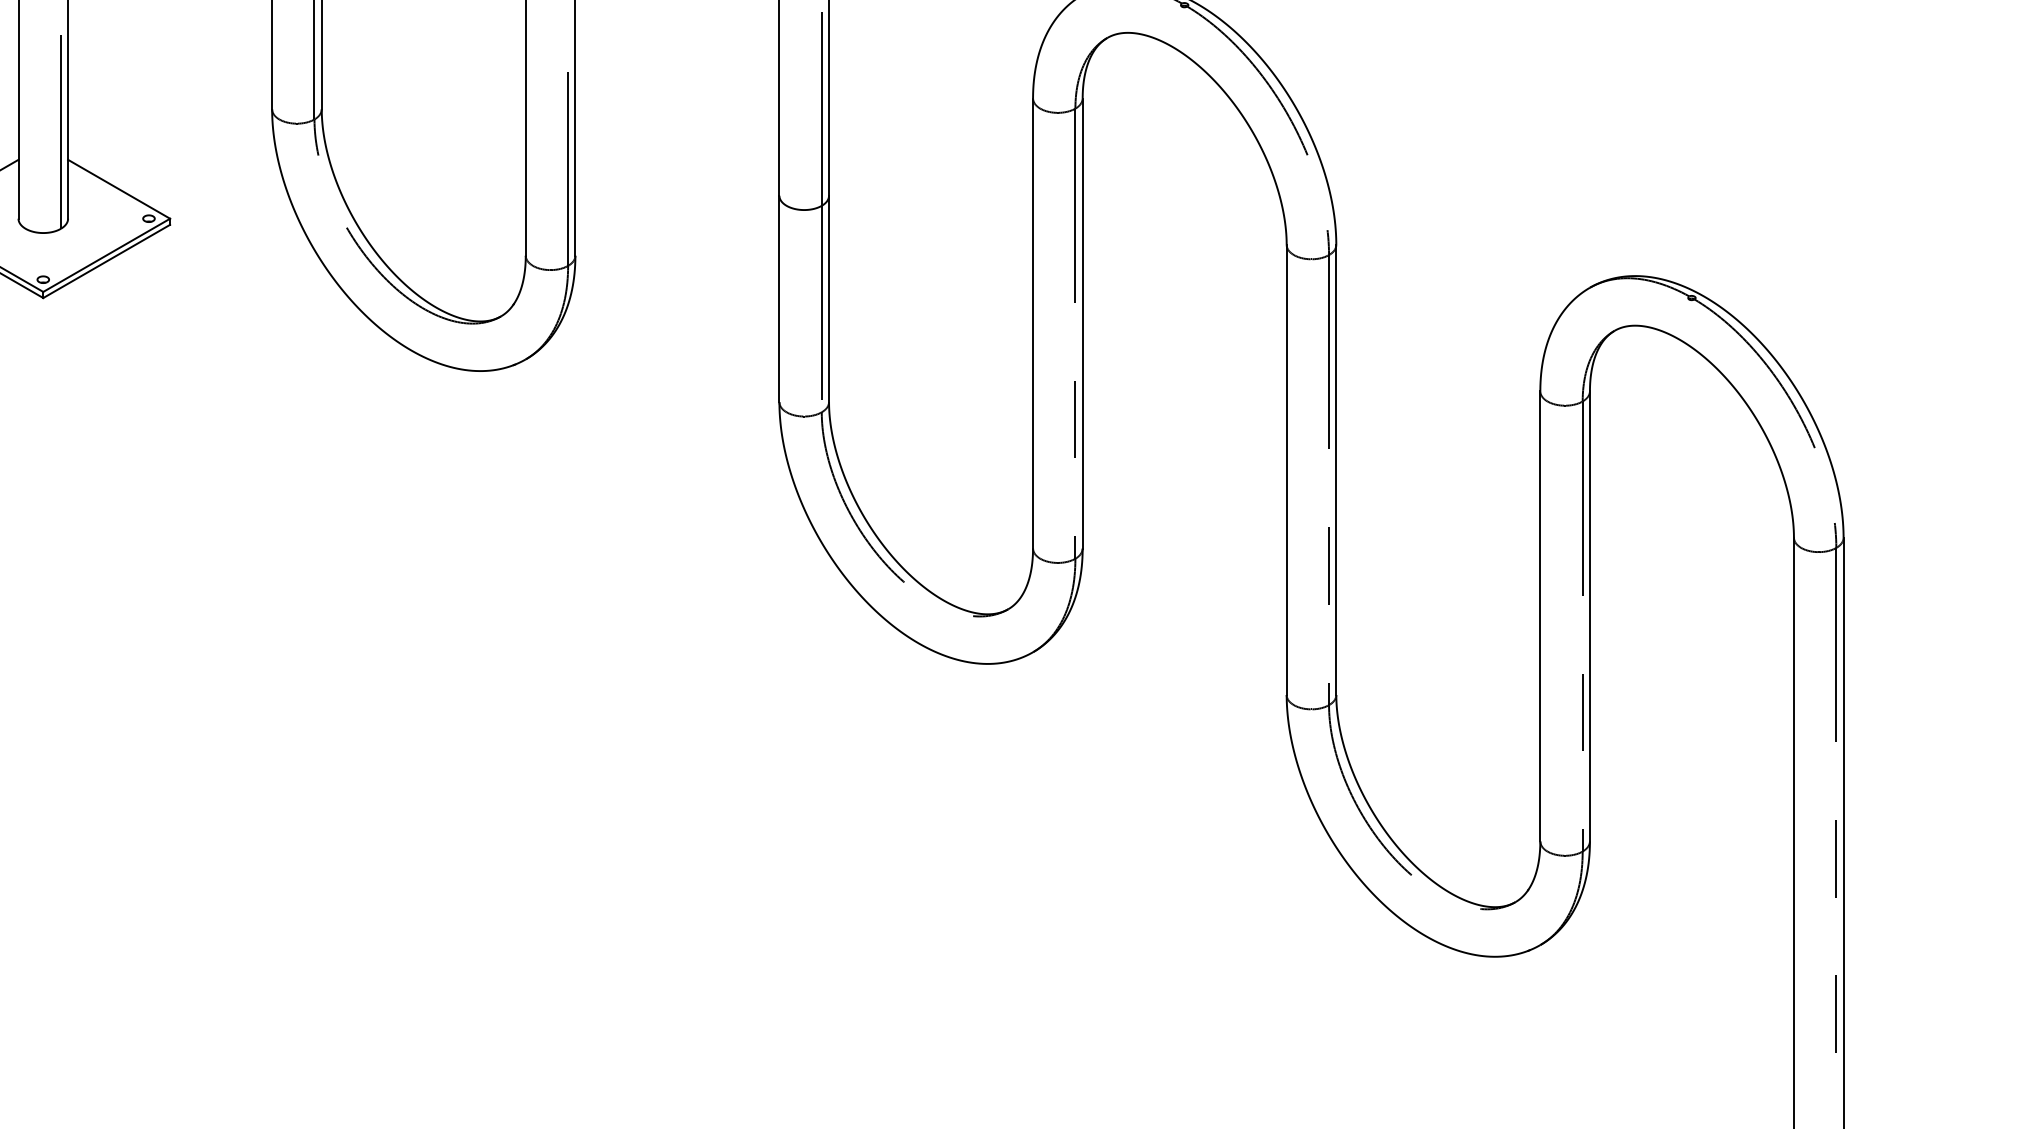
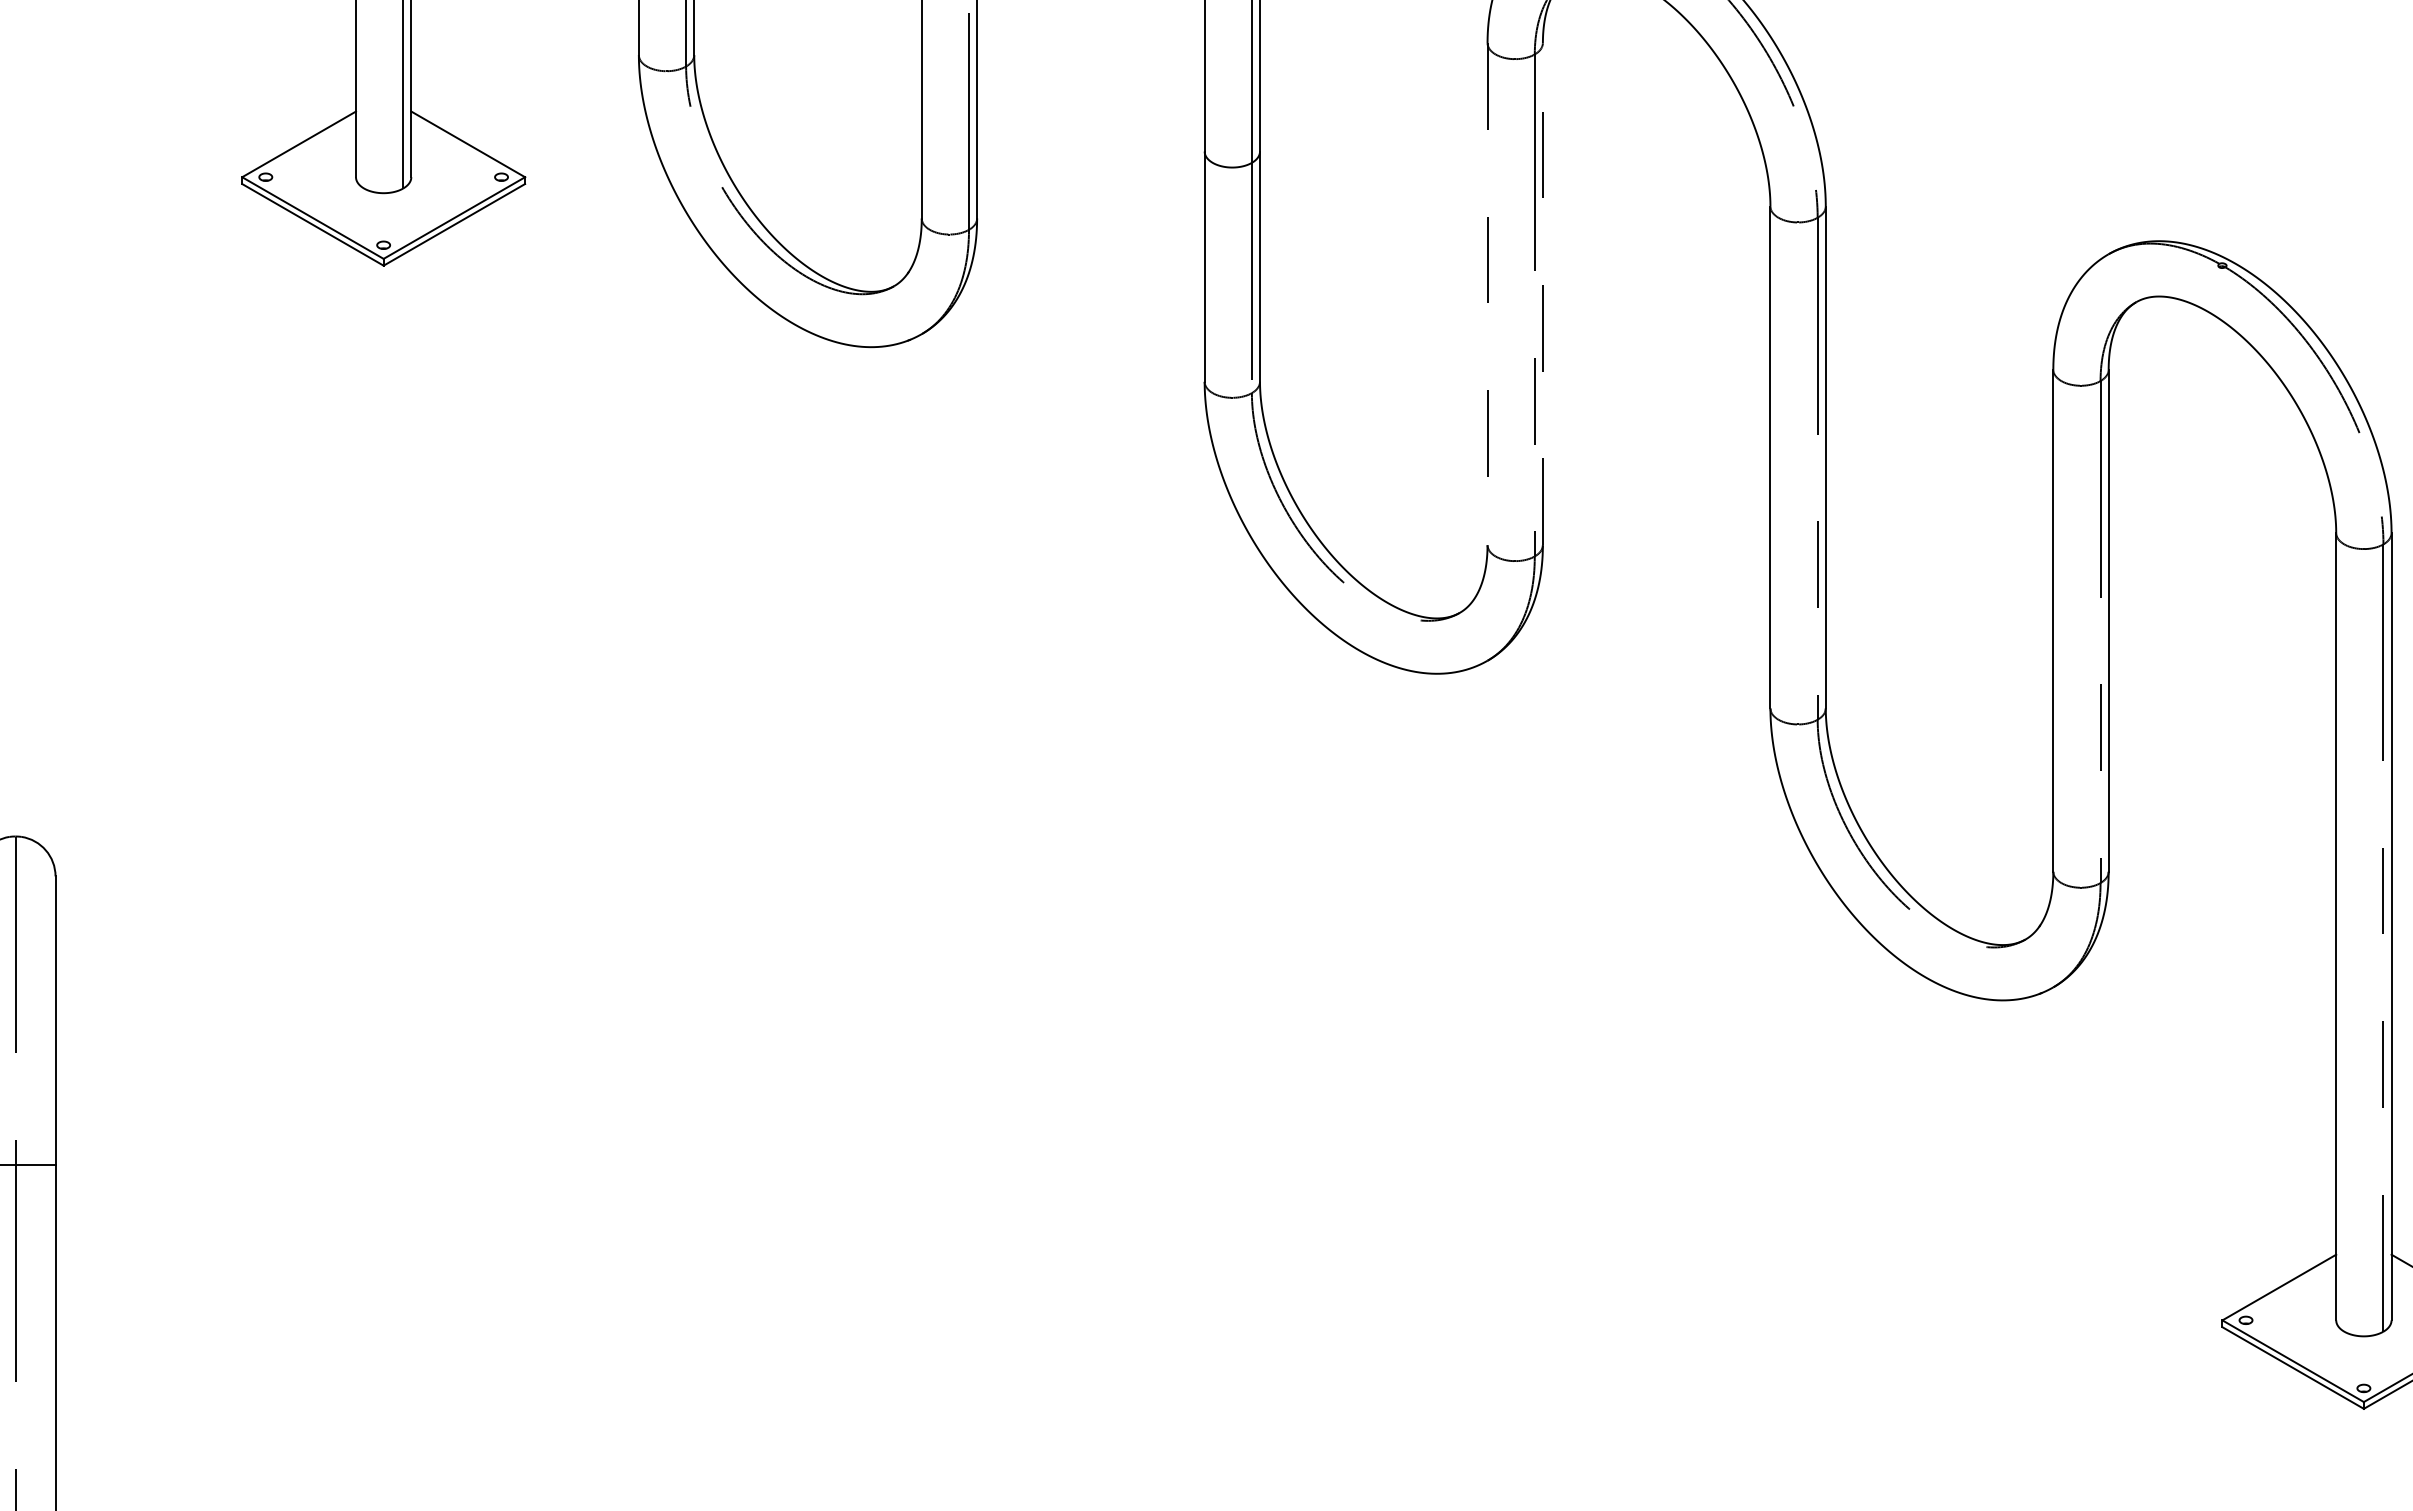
line: (1033, 323) -> (1487, 294), solid -> dashed
line: (1082, 323) -> (1542, 294), solid -> dashed

